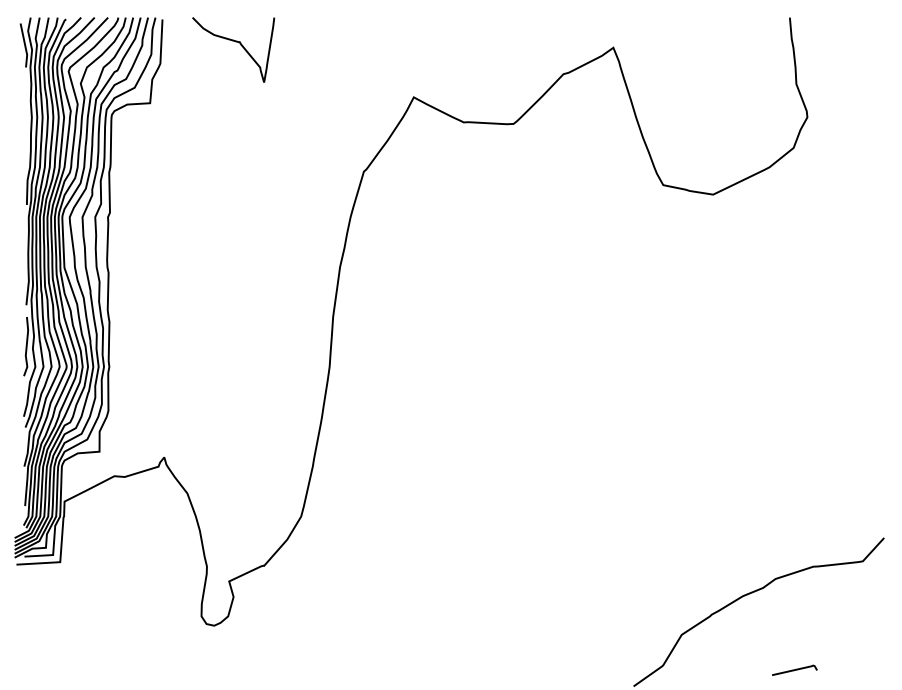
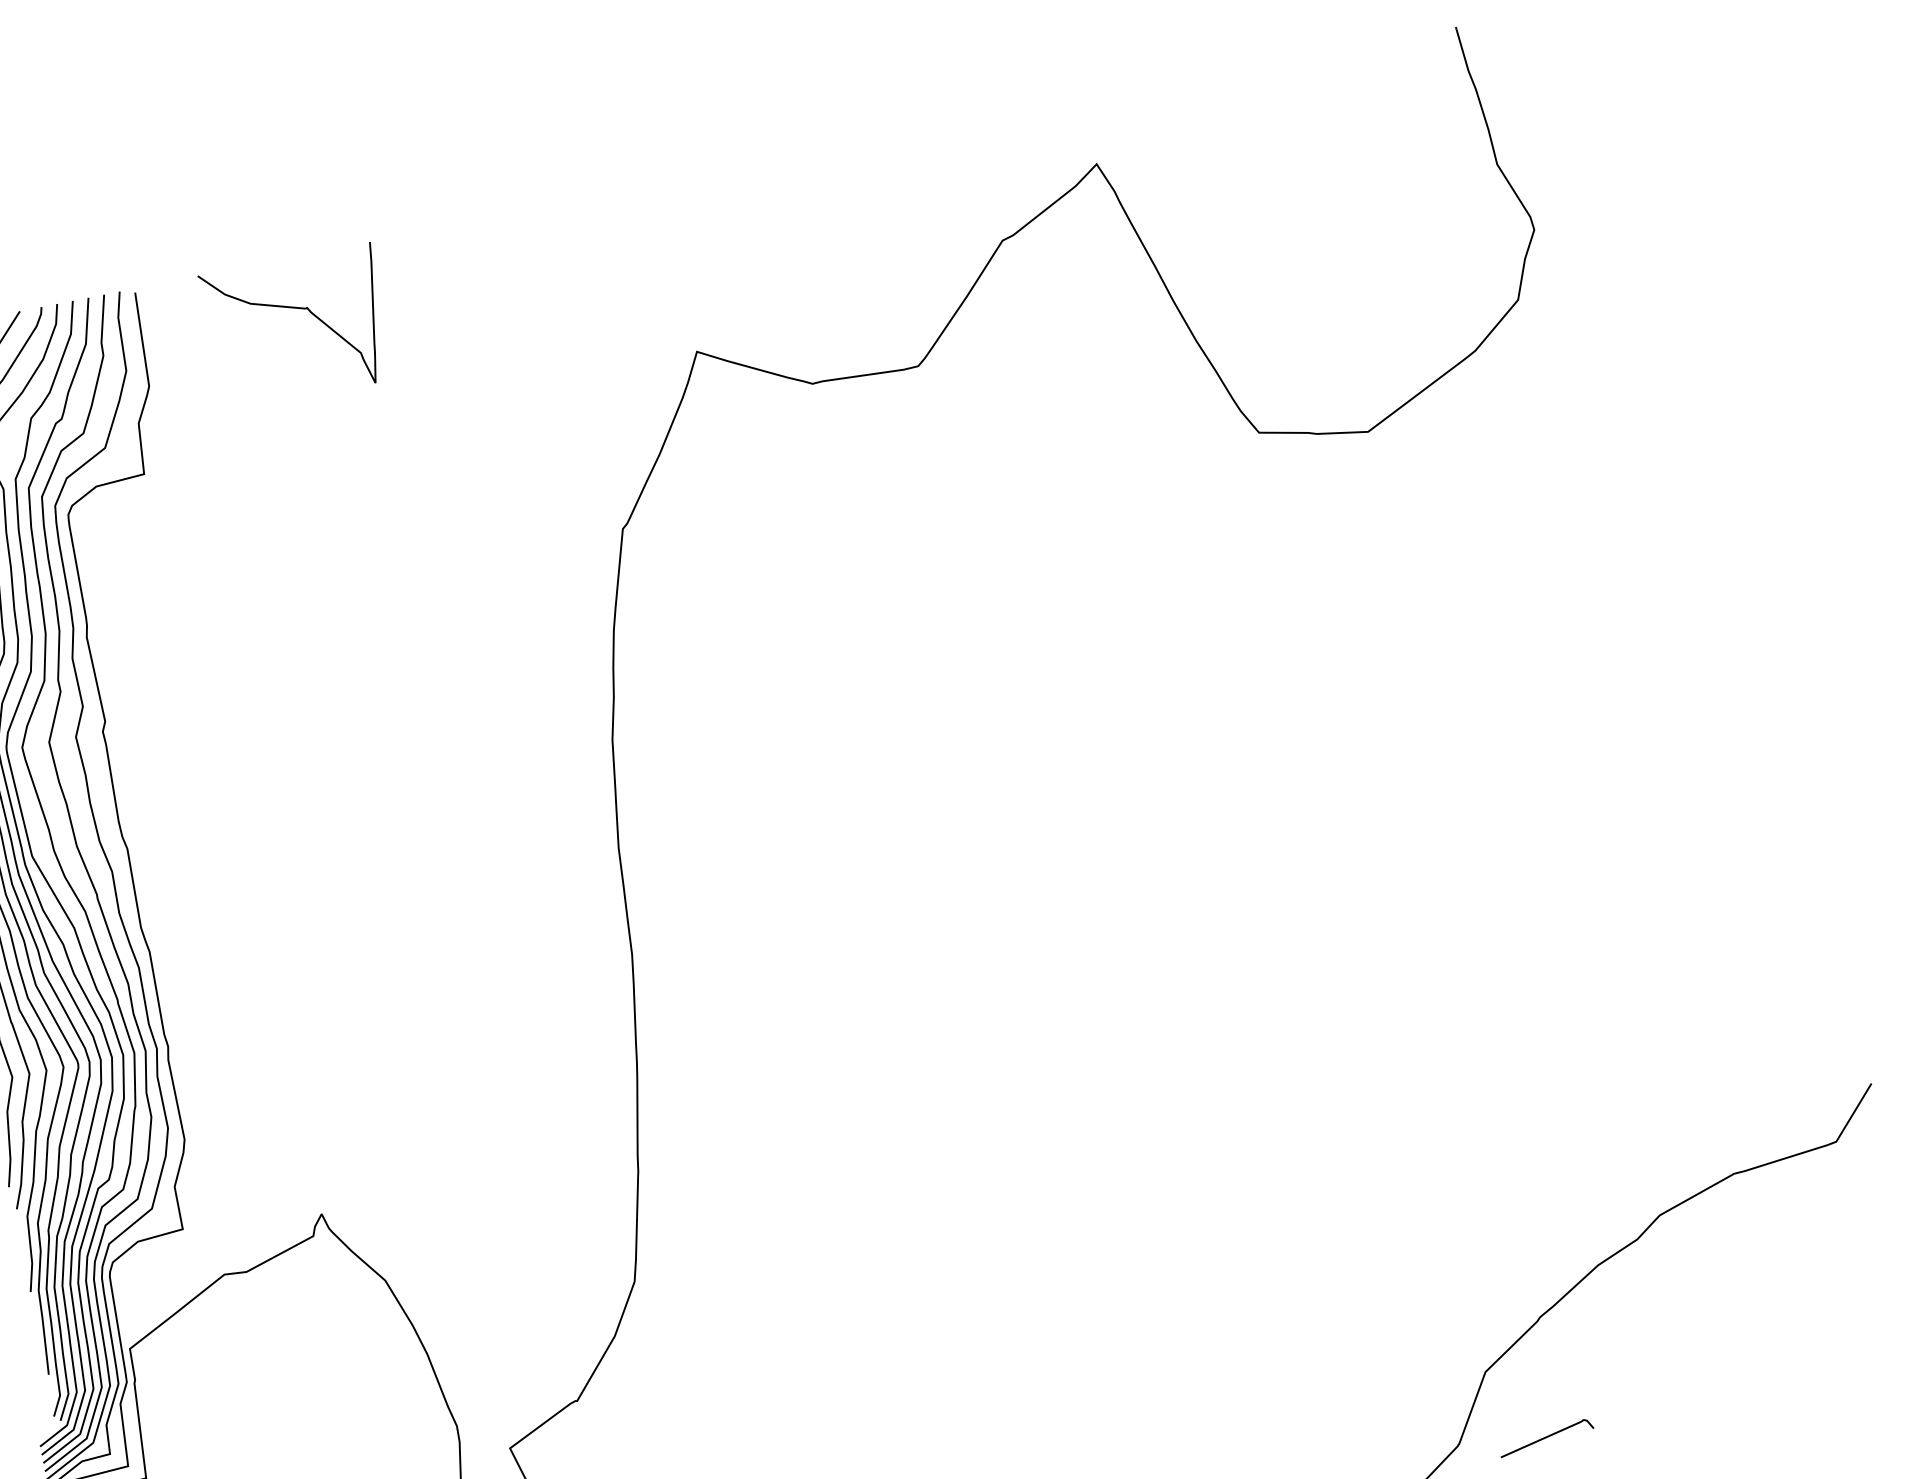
curve: (794, 669) -> (1545, 1436), moved

